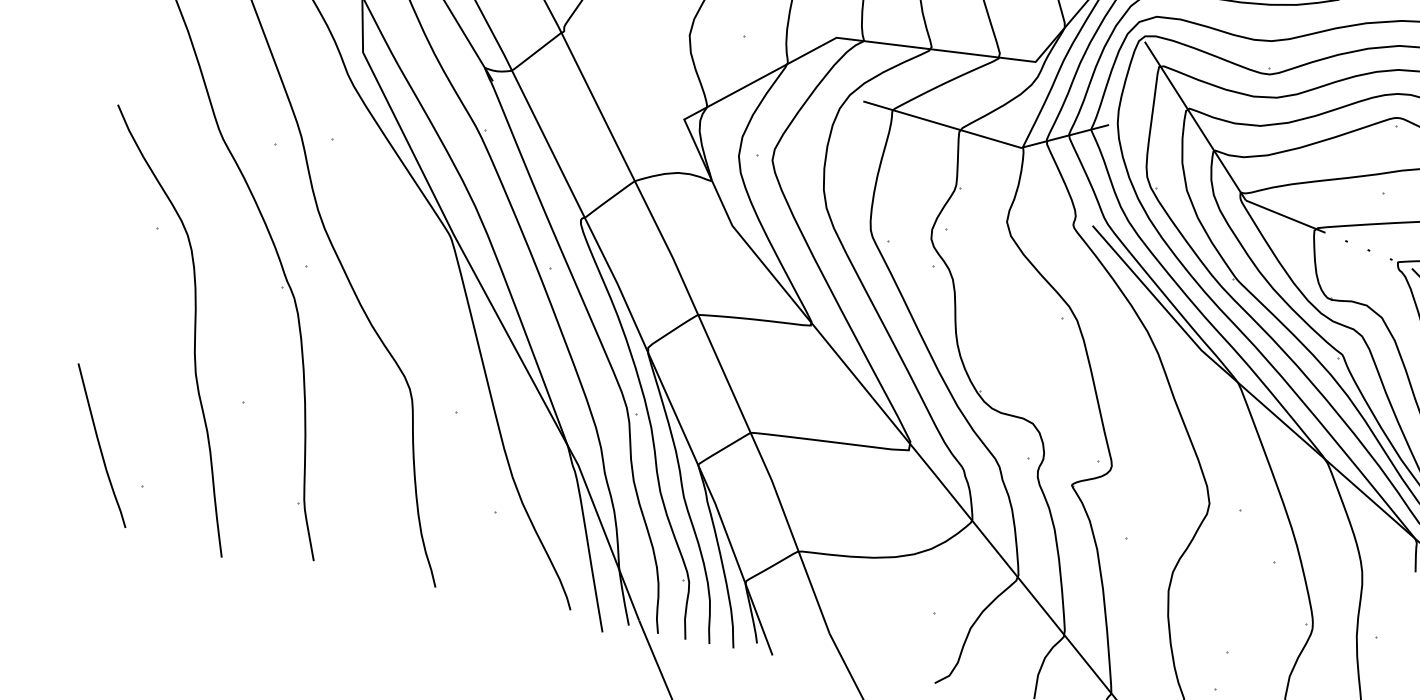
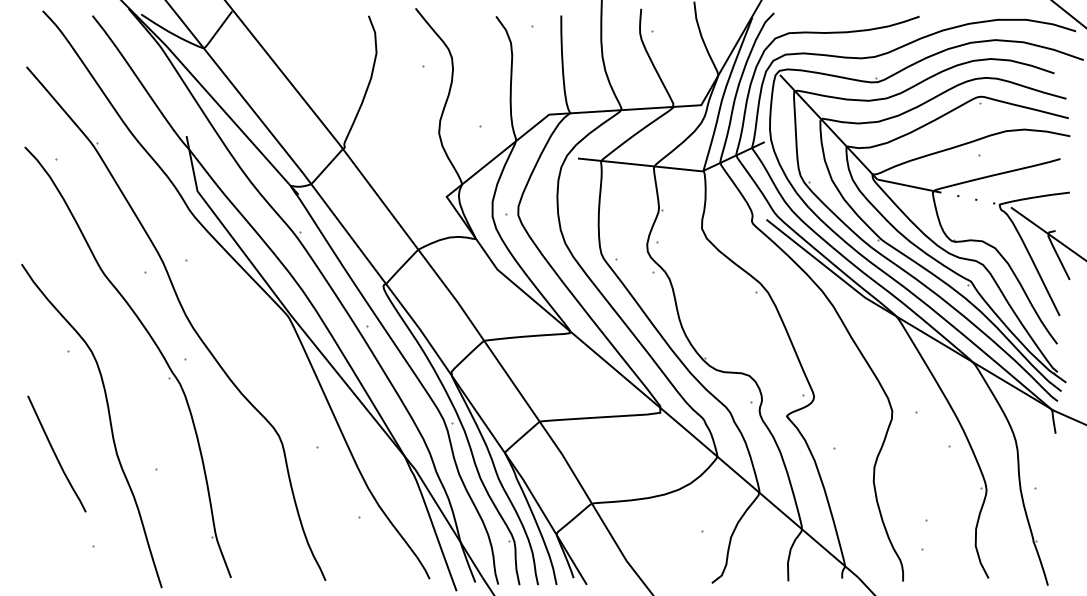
curve: (100, 444) -> (55, 453), moved

